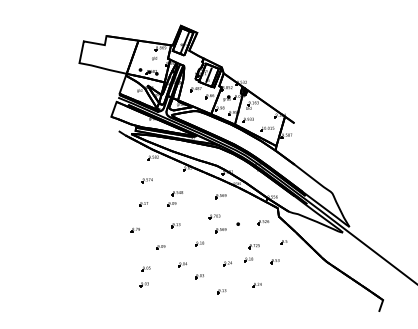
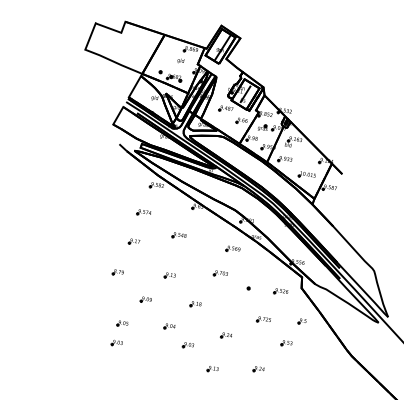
part: (171, 204) -> (169, 248), removed
part: (220, 230) -> (224, 292), removed
part: (248, 259) -> (253, 335), removed

